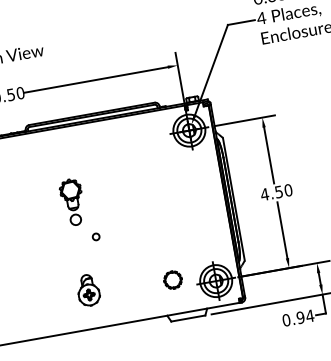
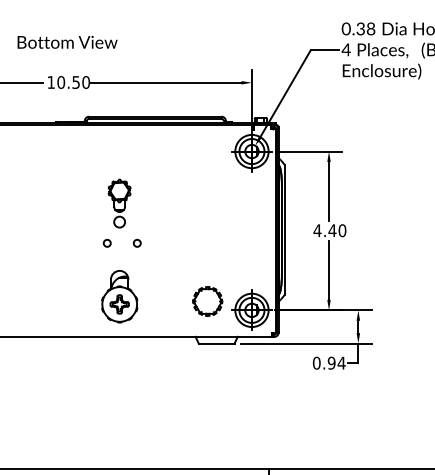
text: (278, 191) -> (332, 230), 4.50 -> 4.40
circle: (66, 241) -> (106, 242), added
part: (173, 280) -> (208, 301), size x1.6
part: (88, 290) -> (119, 296), size x1.6

